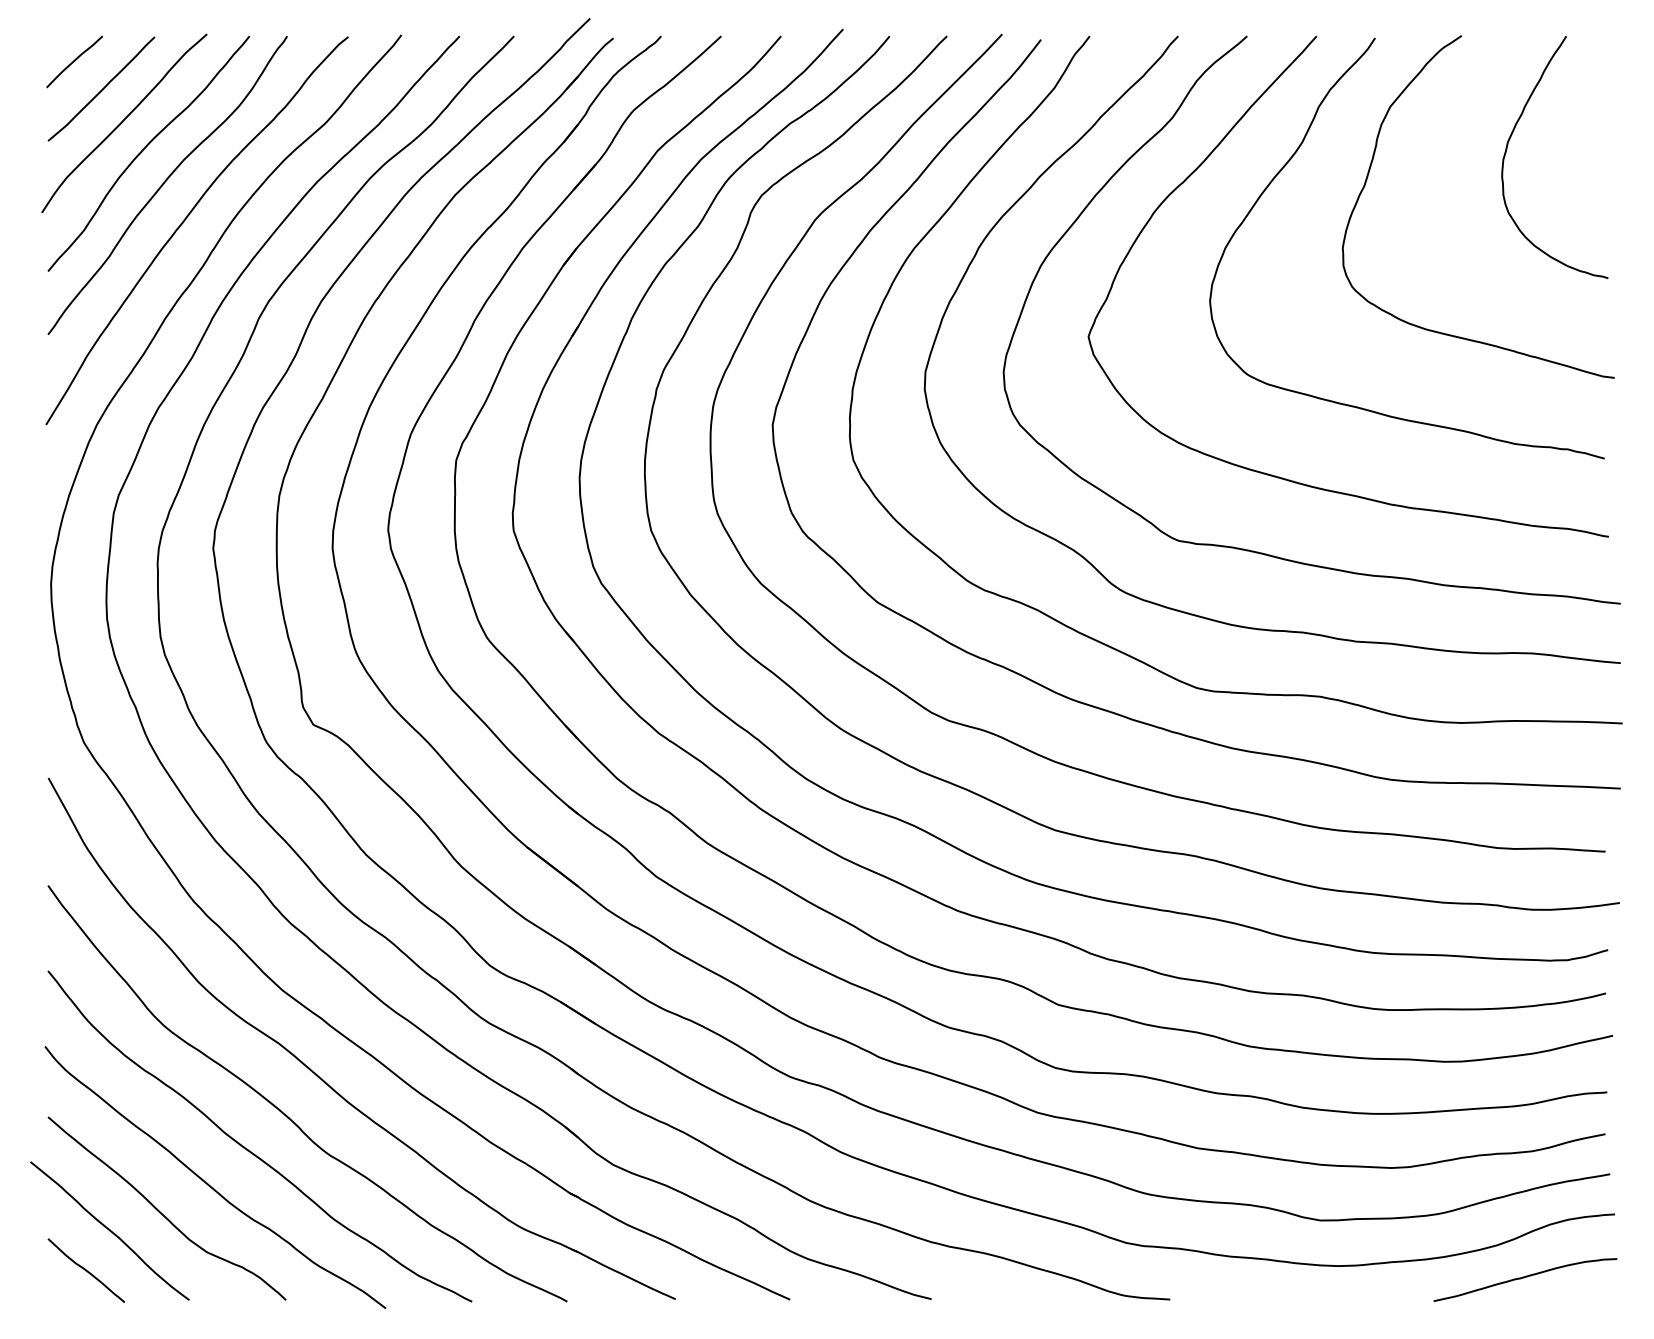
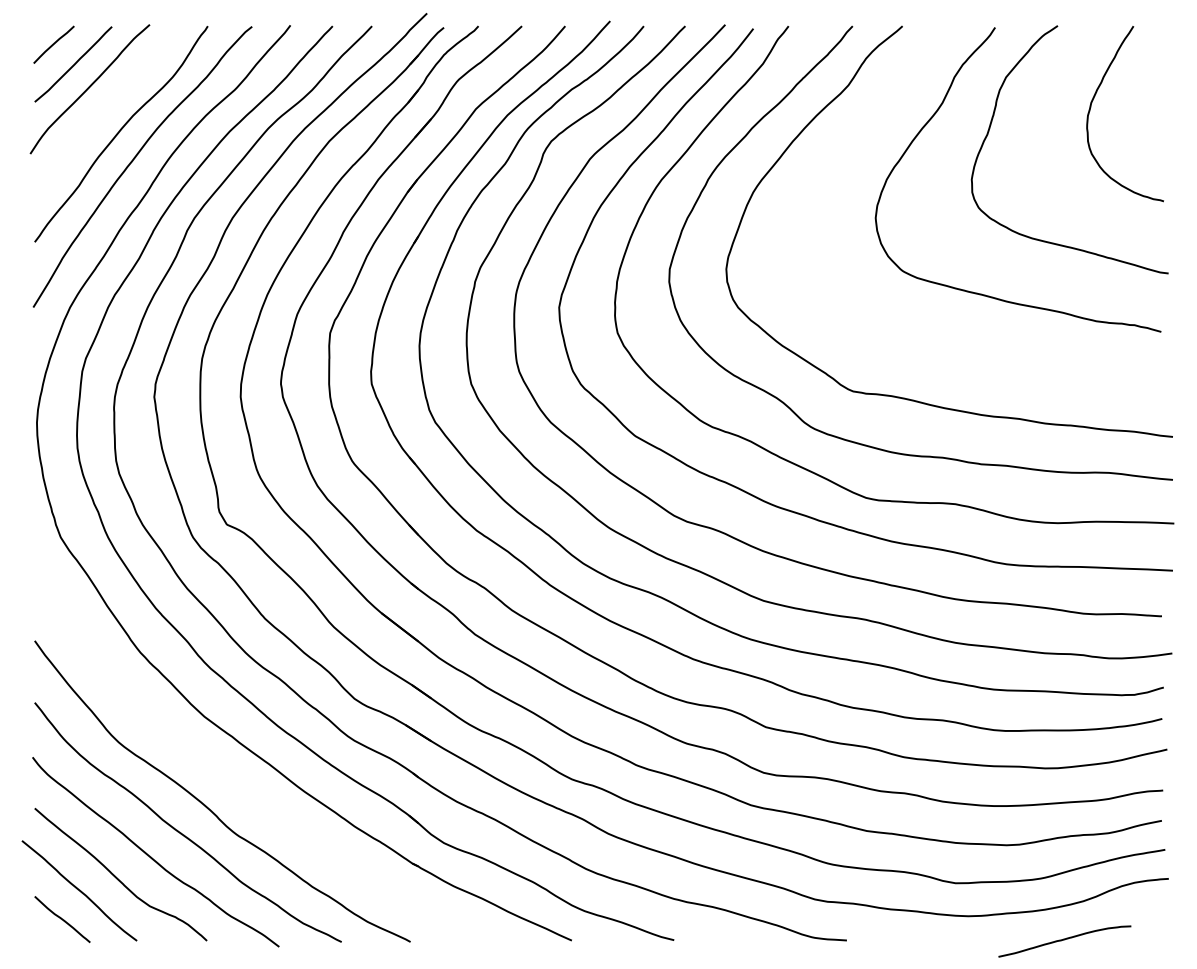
curve: (144, 149) -> (104, 108), removed
curve: (1206, 160) -> (873, 116), removed
part: (322, 1078) -> (233, 780), removed
curve: (1524, 1278) -> (1064, 940), moved

